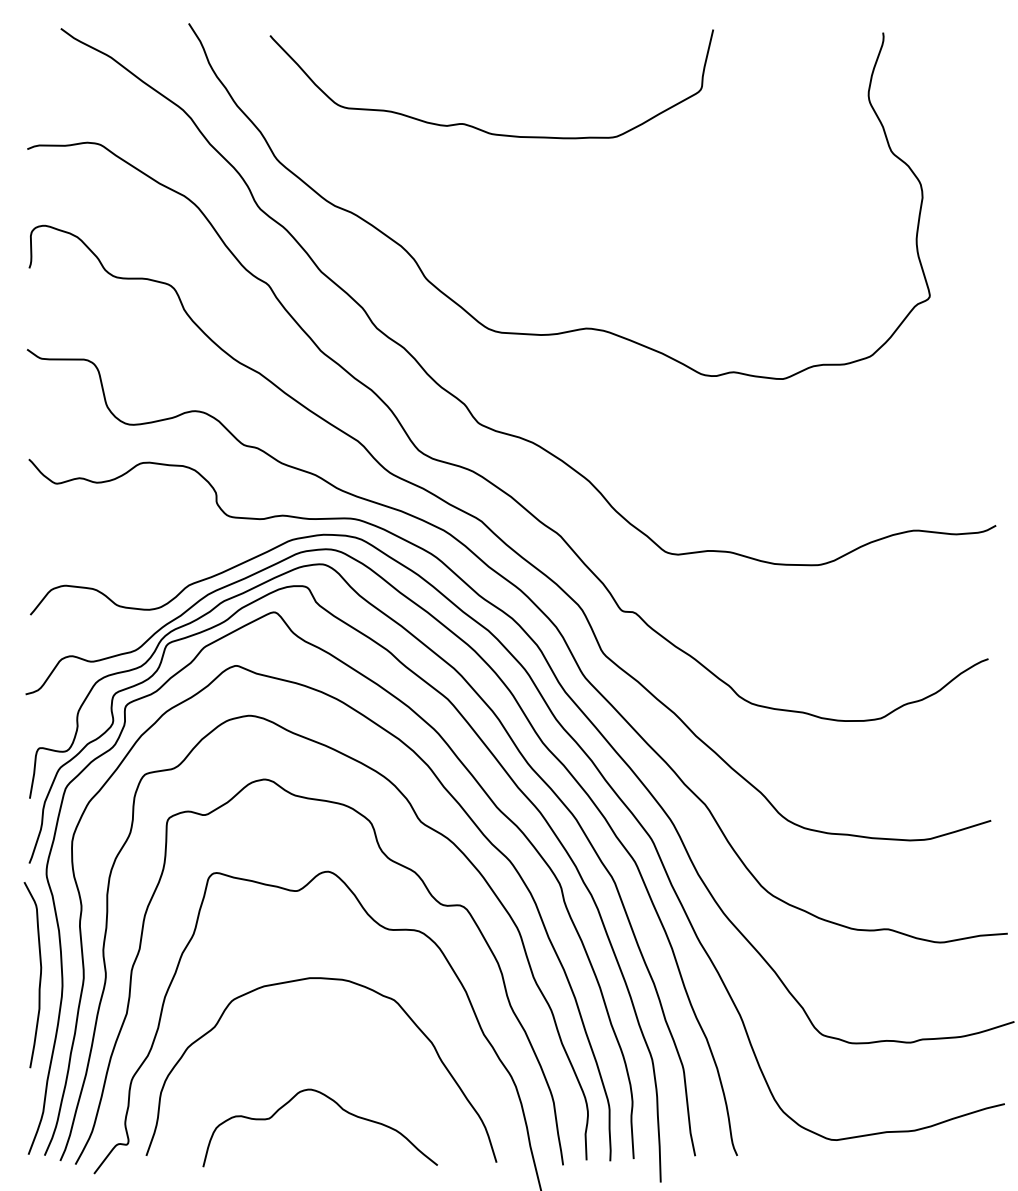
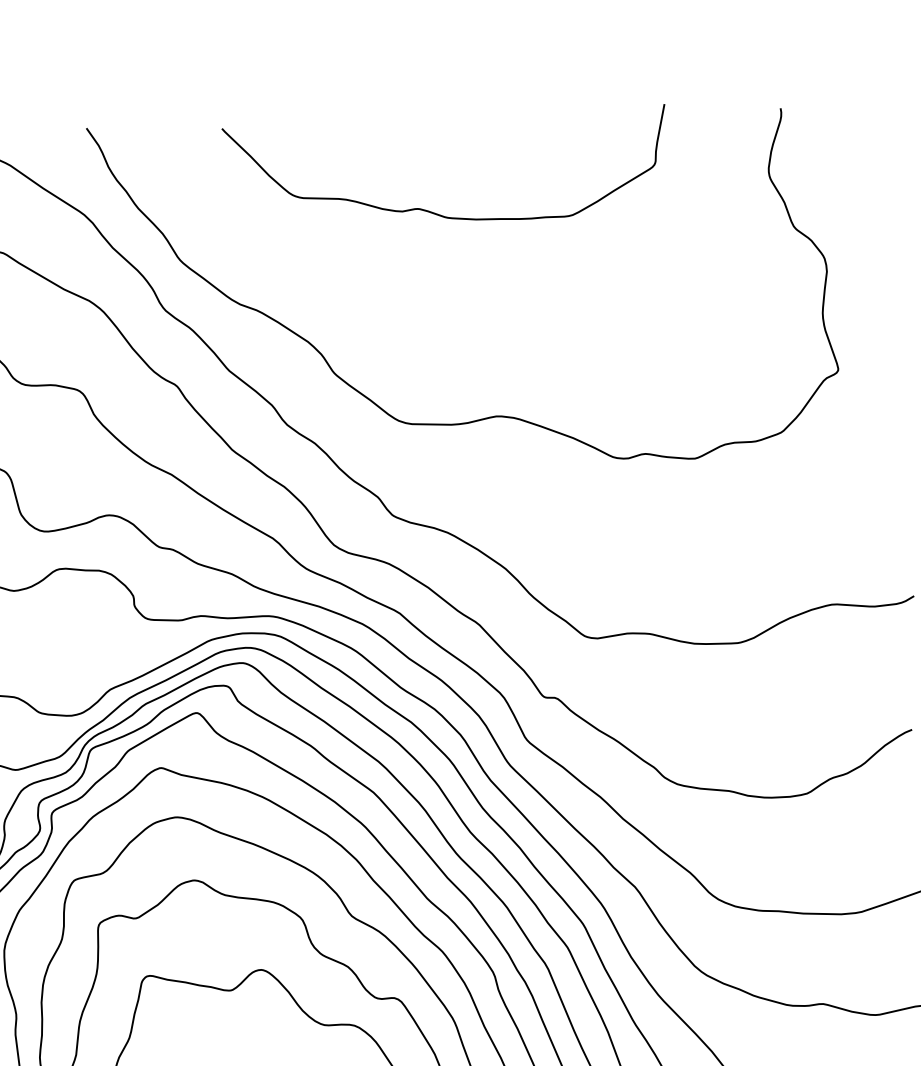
curve: (472, 125) -> (427, 210), moved

